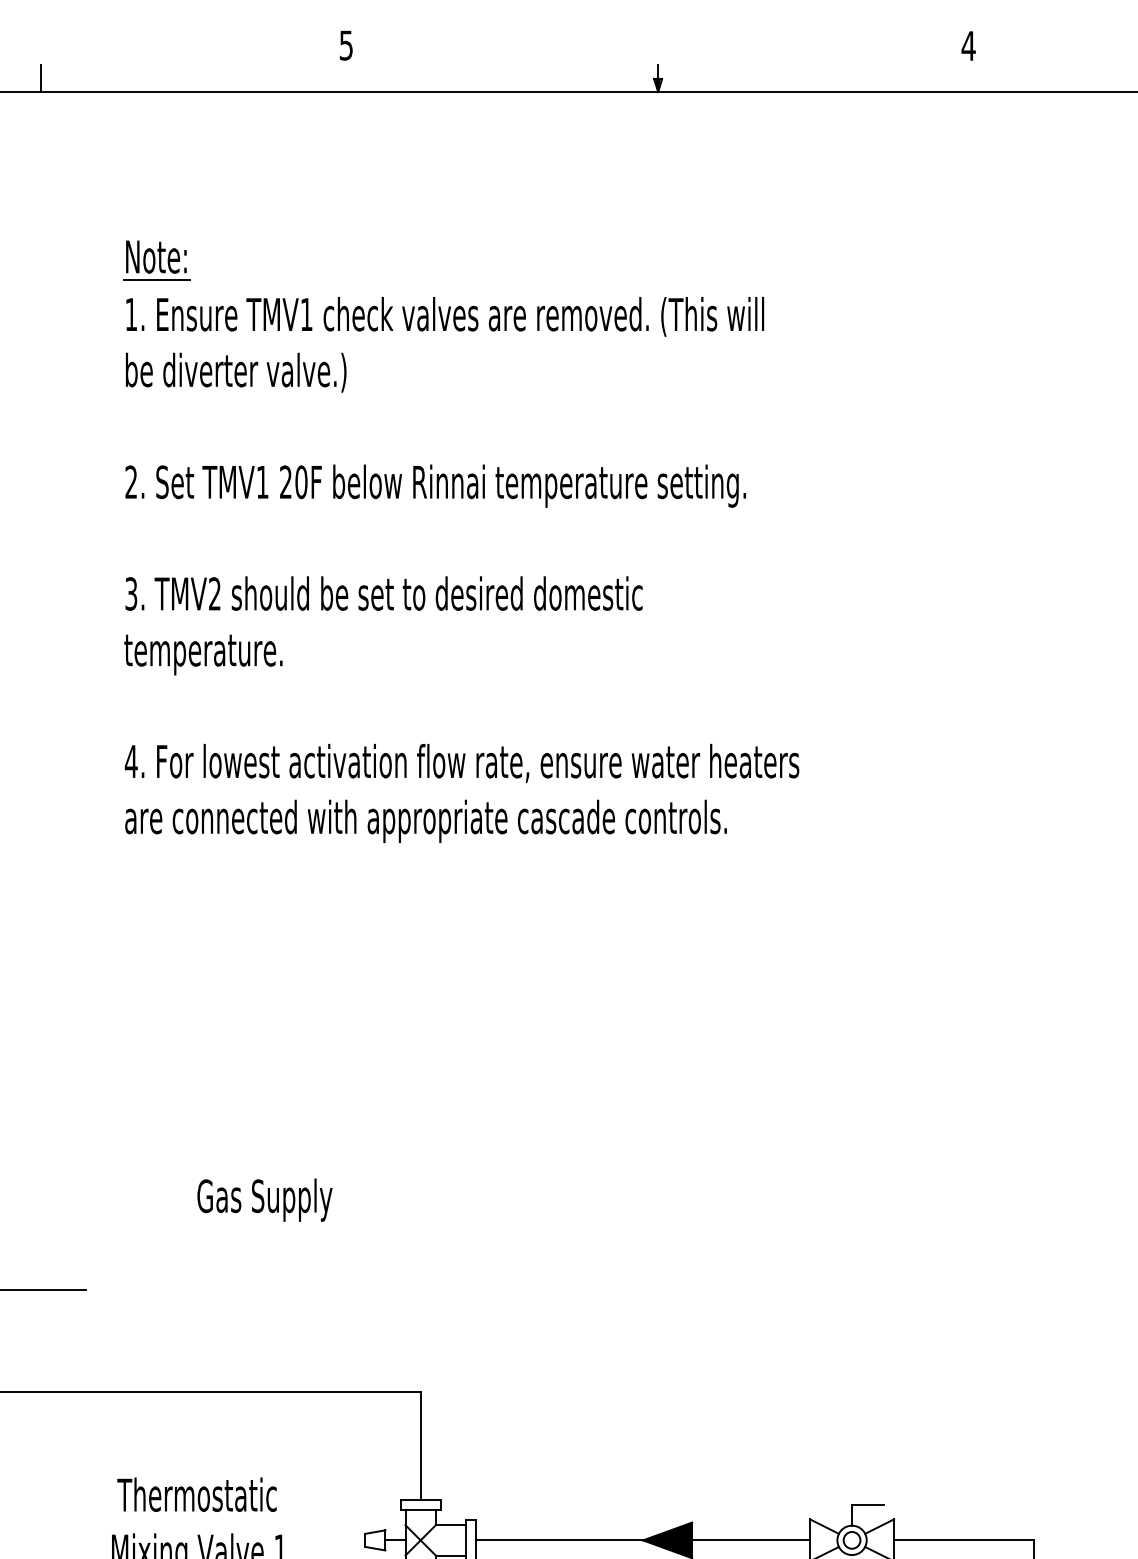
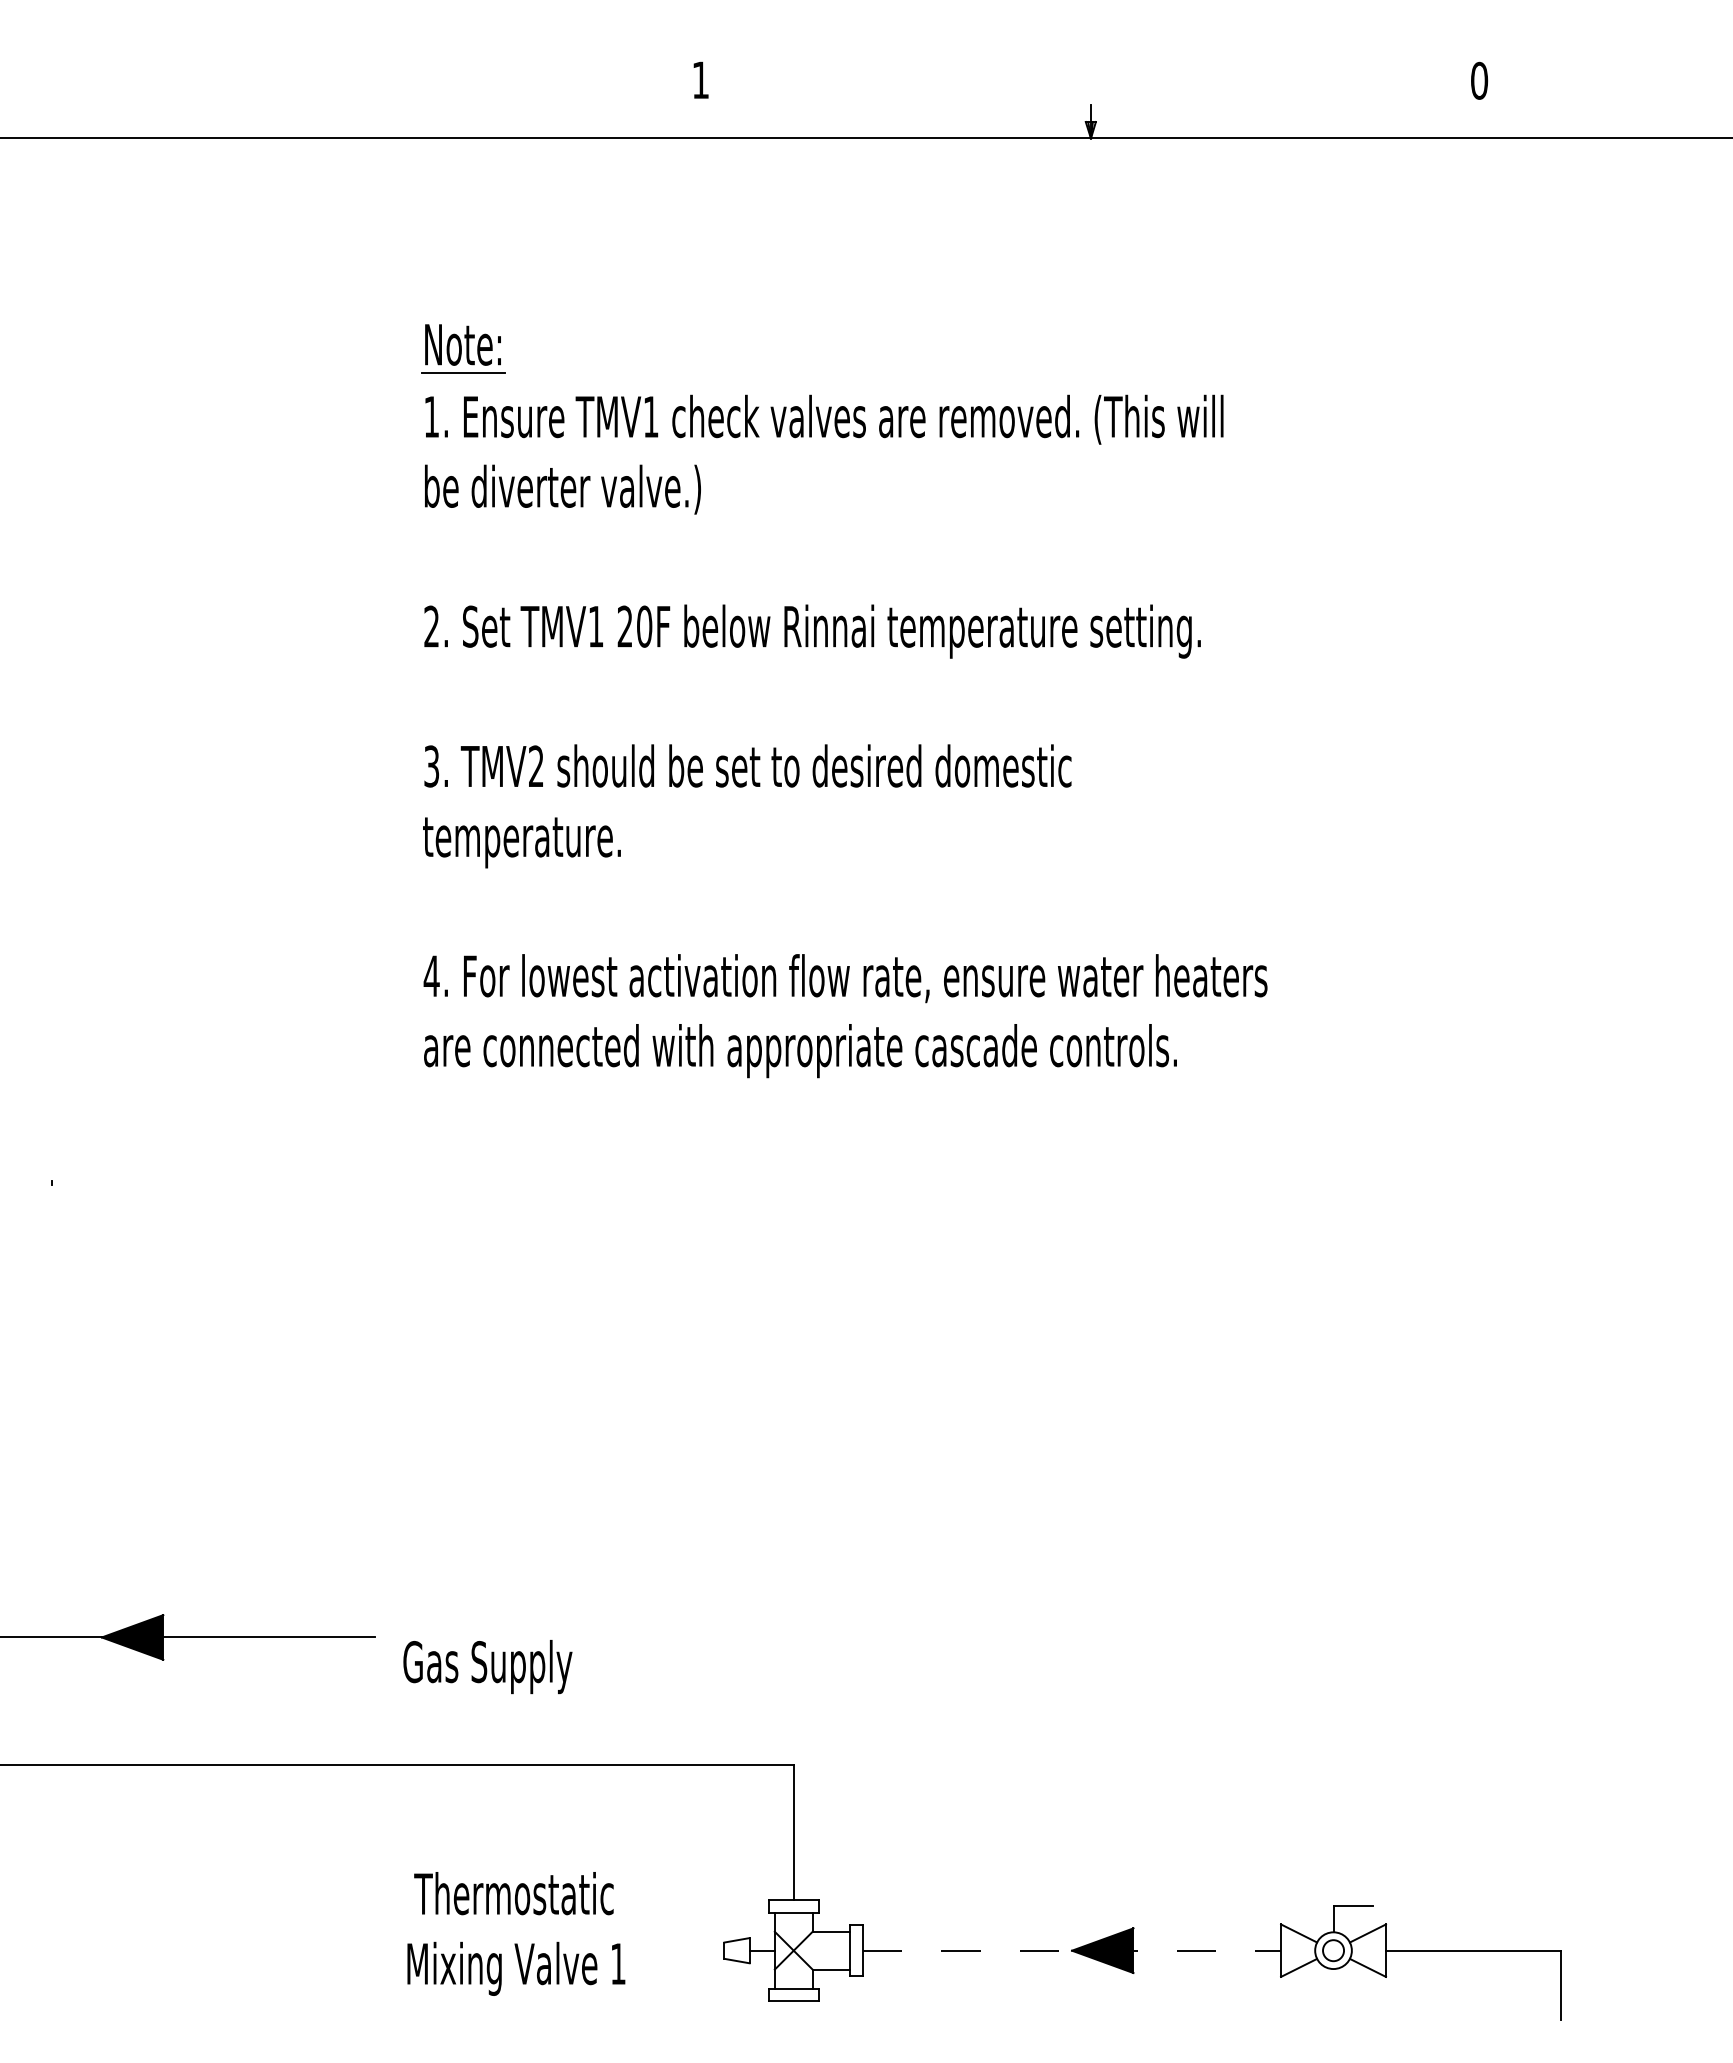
text: (346, 45) -> (700, 80), 5 -> 1
text: (968, 45) -> (1479, 80), 4 -> 0
line: (40, 78) -> (318, 121), removed
text: (264, 1200) -> (487, 1667), moved
line: (643, 1540) -> (1072, 1950), solid -> dashed

